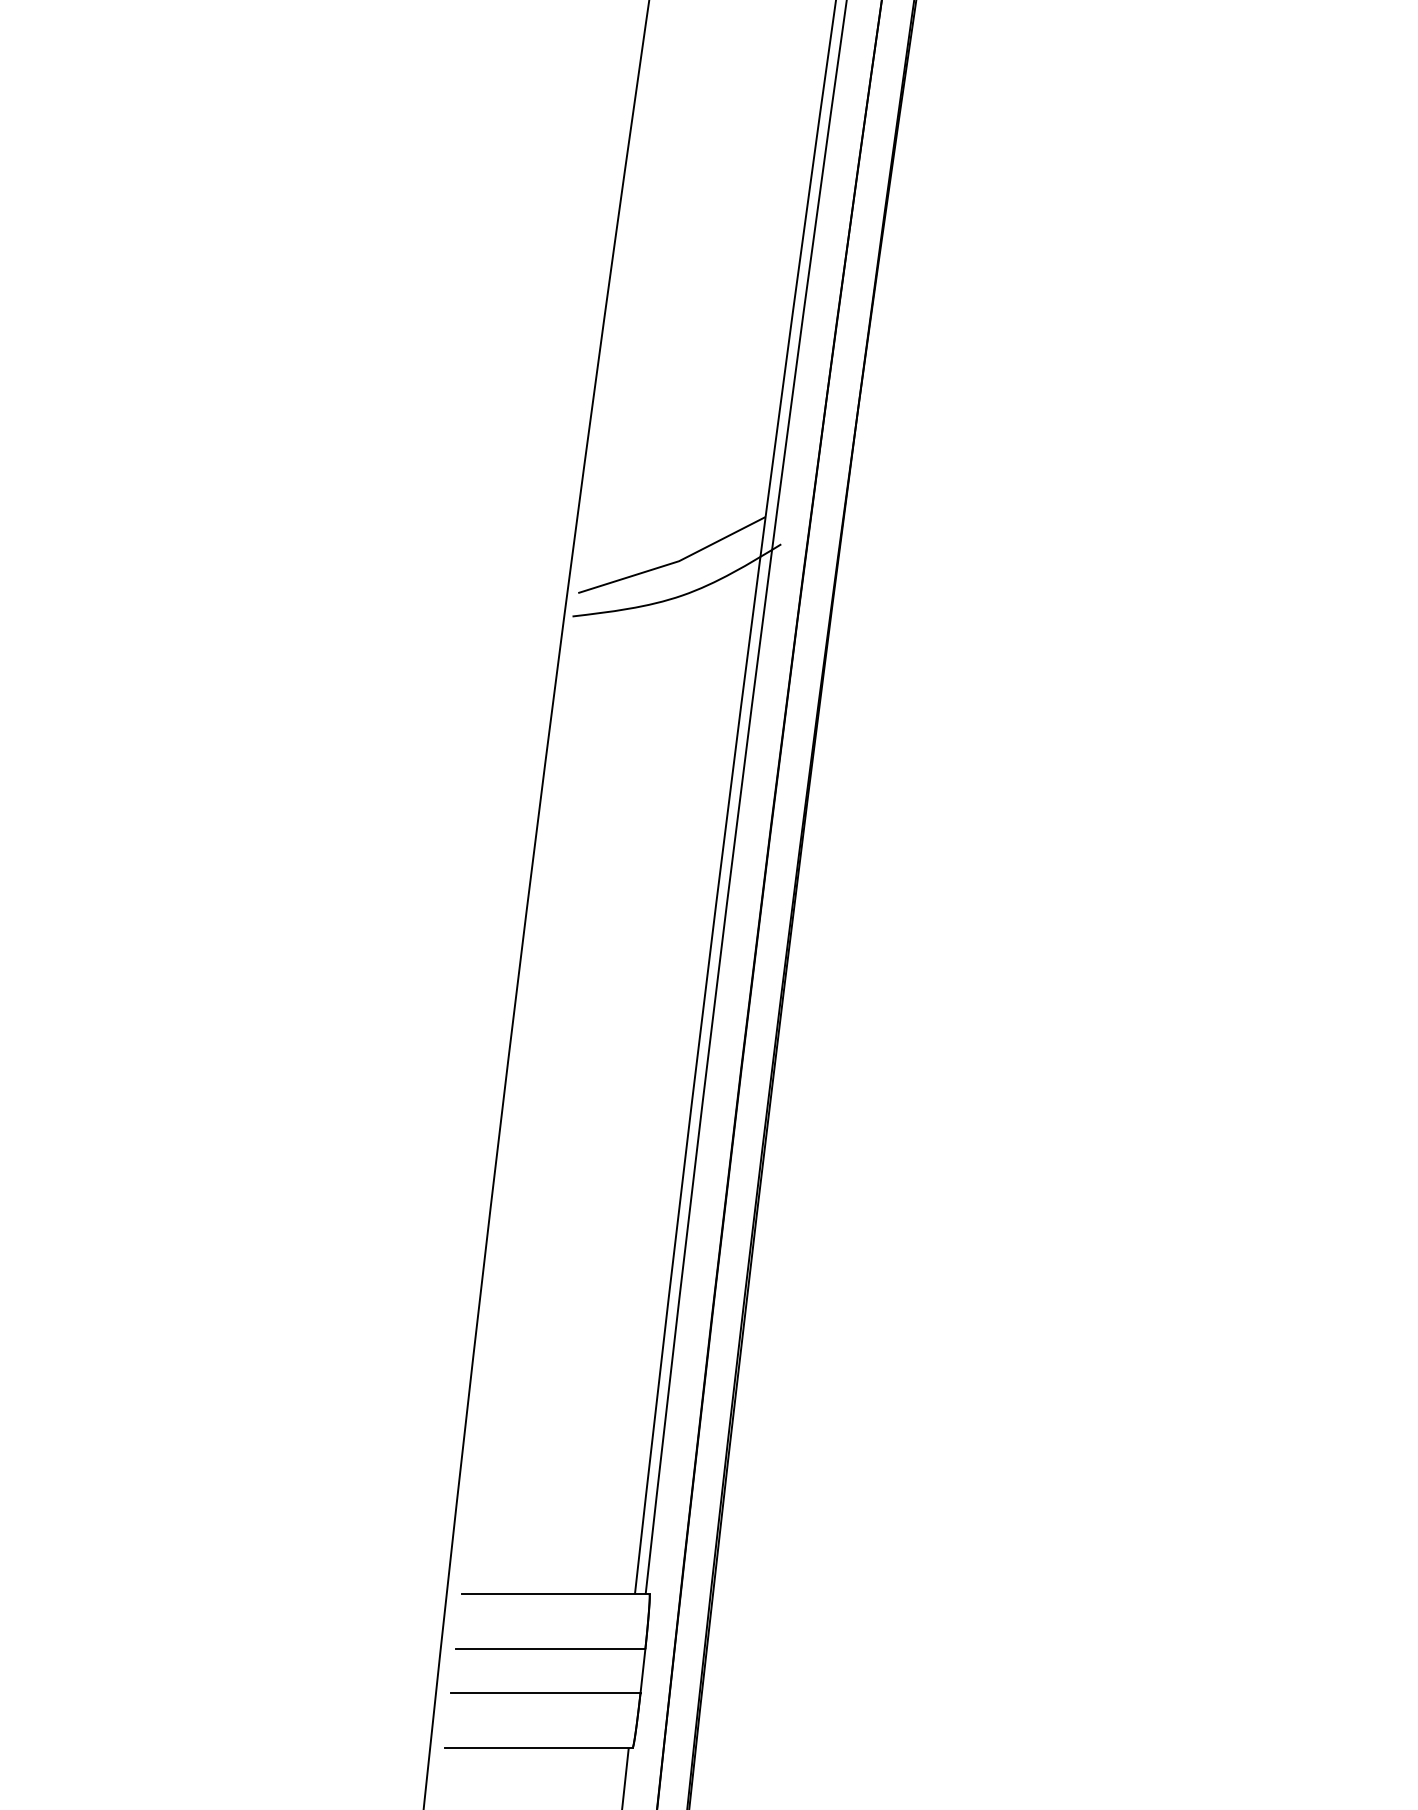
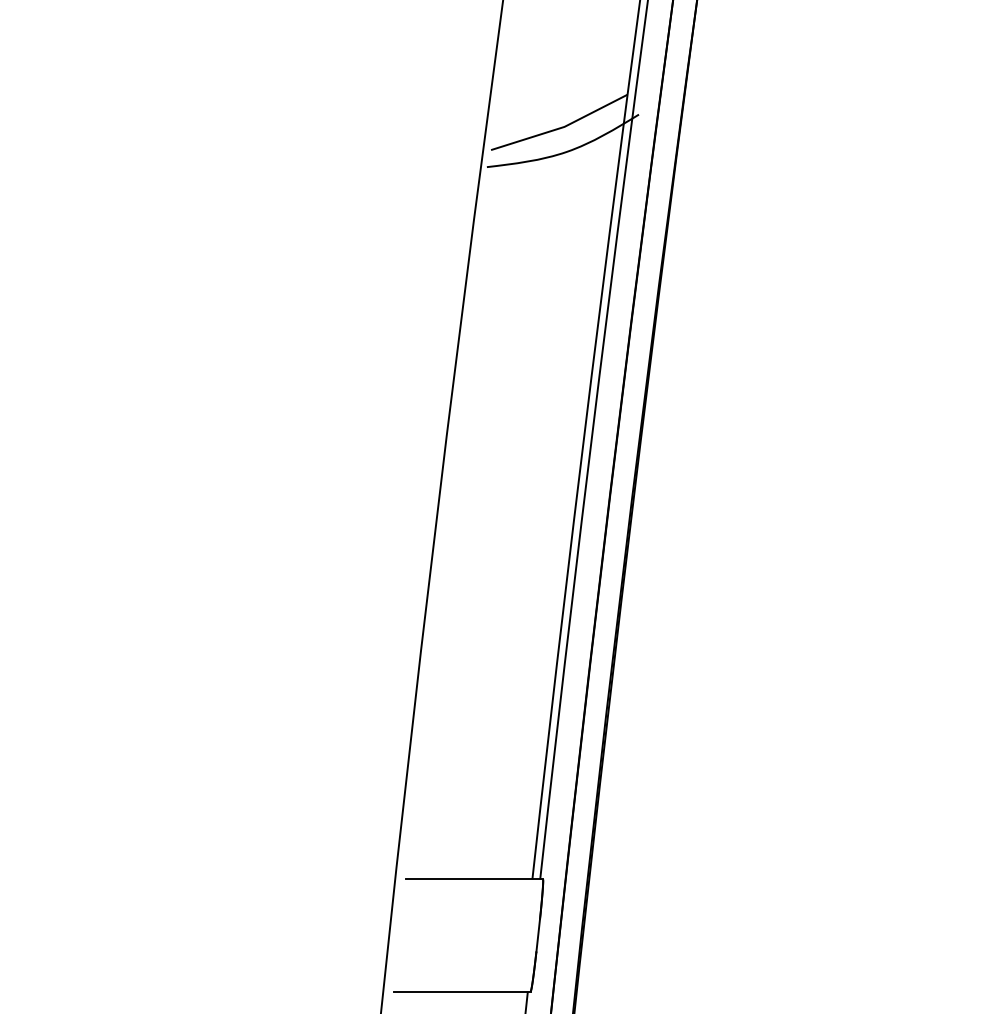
line: (550, 1649) -> (470, 919), removed
line: (545, 1693) -> (467, 951), removed

